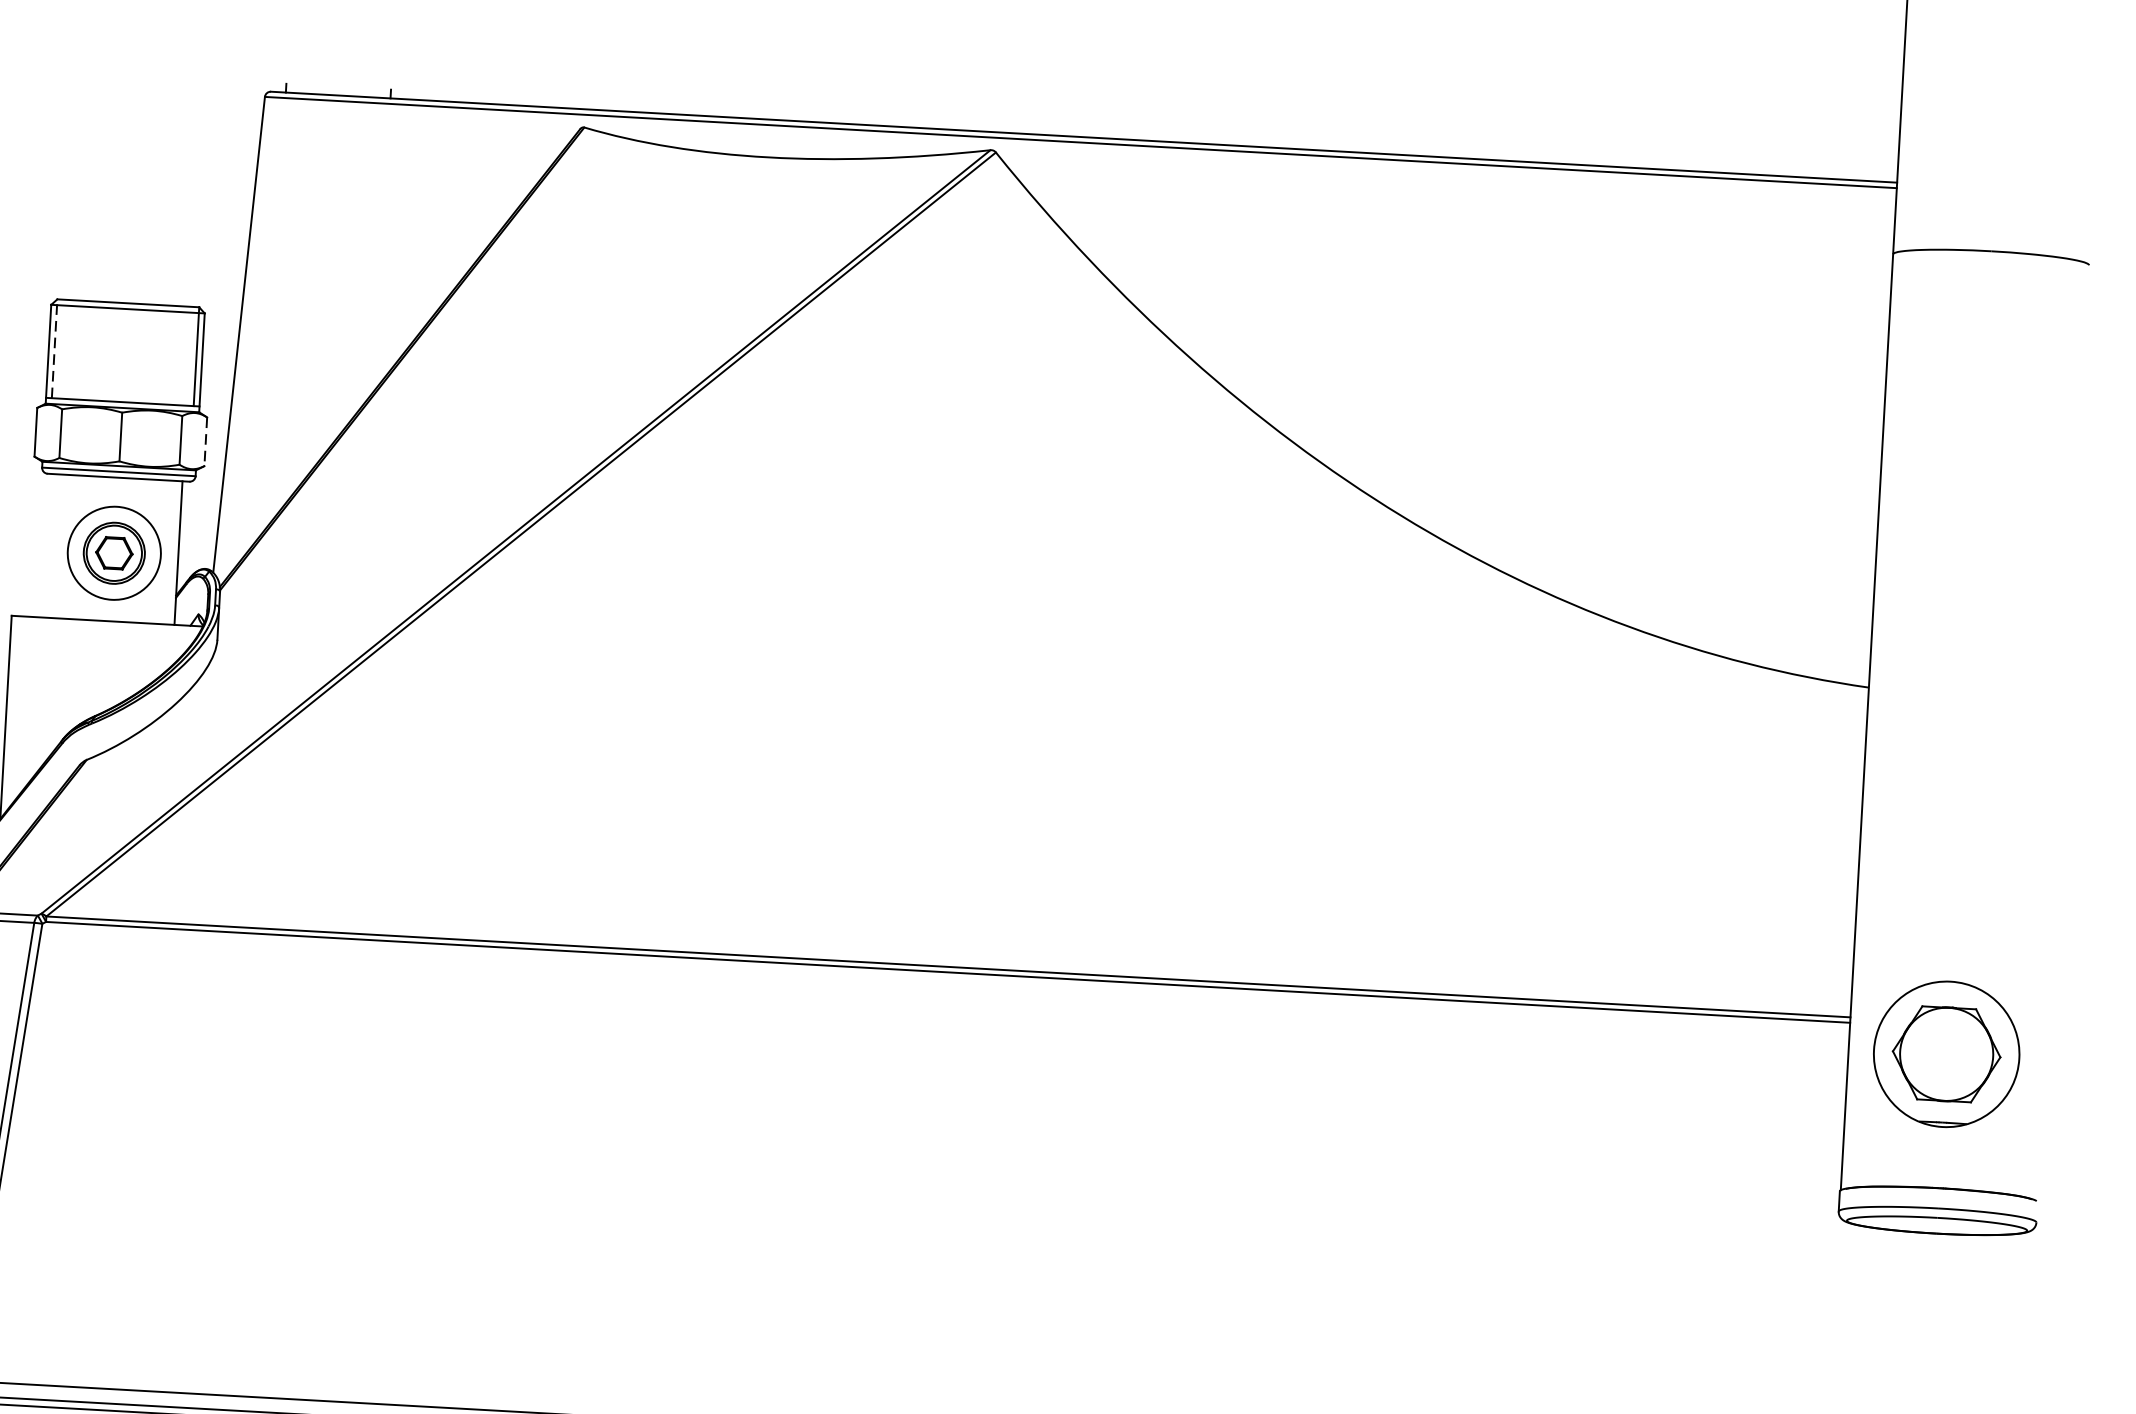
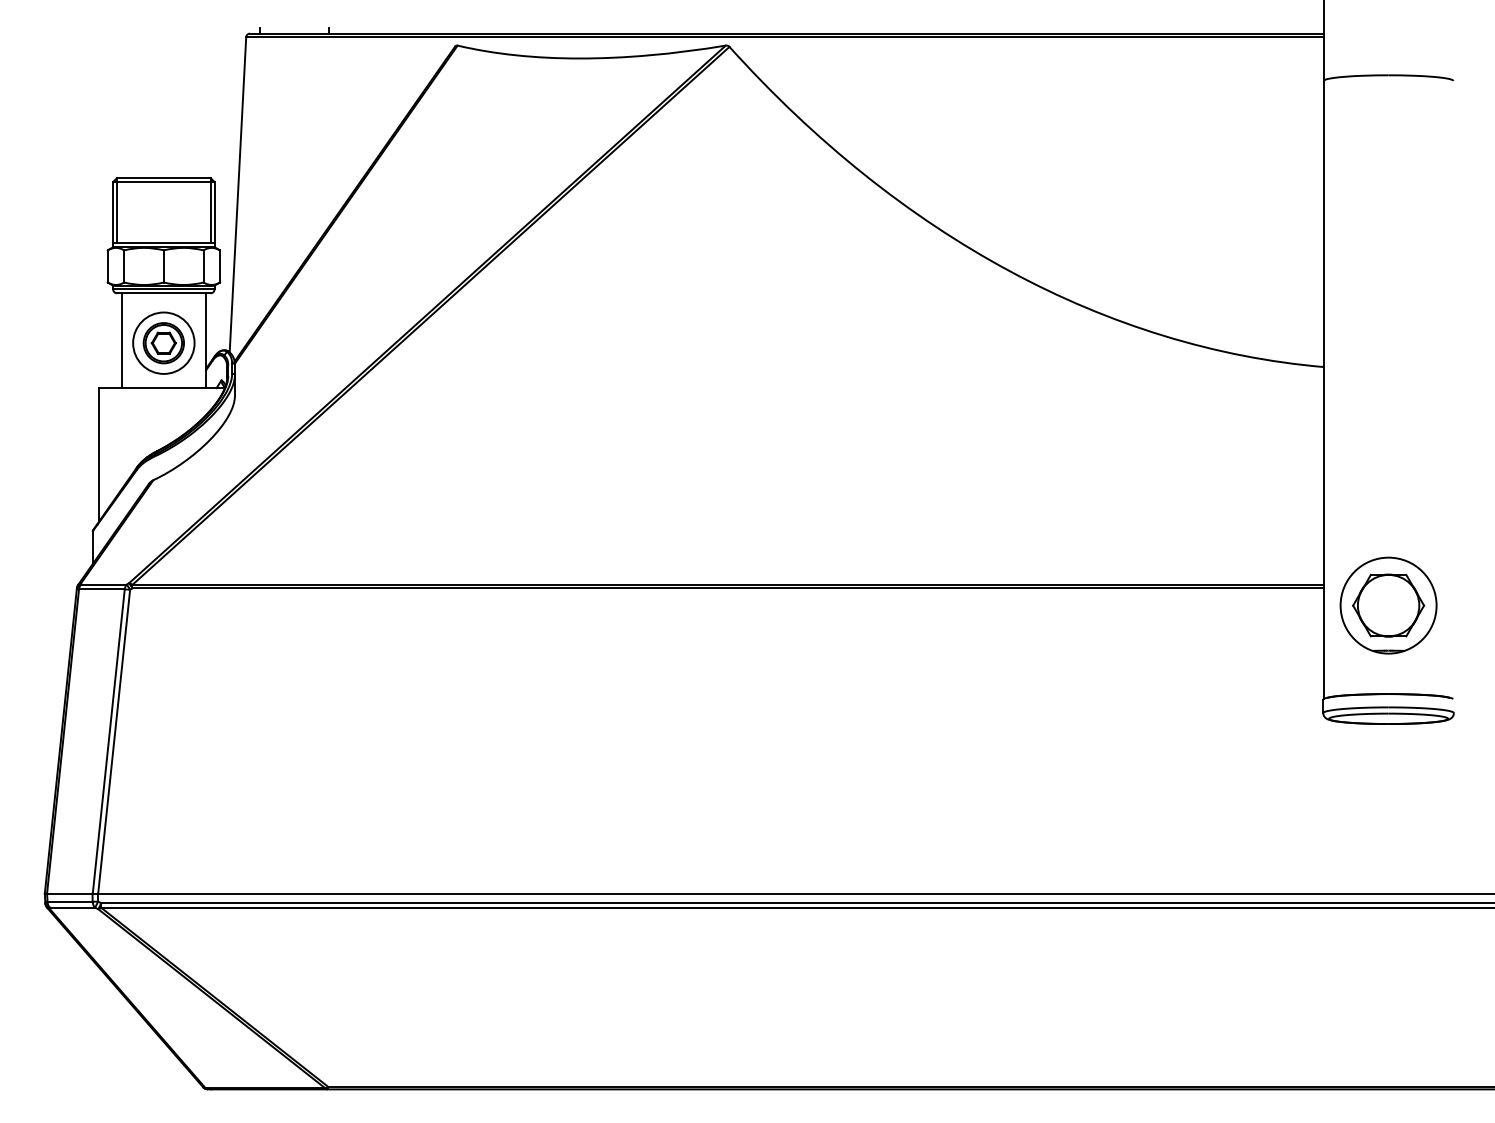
line: (55, 348) -> (117, 210), dashed -> solid
line: (205, 441) -> (219, 266), dashed -> solid
line: (50, 545) -> (121, 340), added

